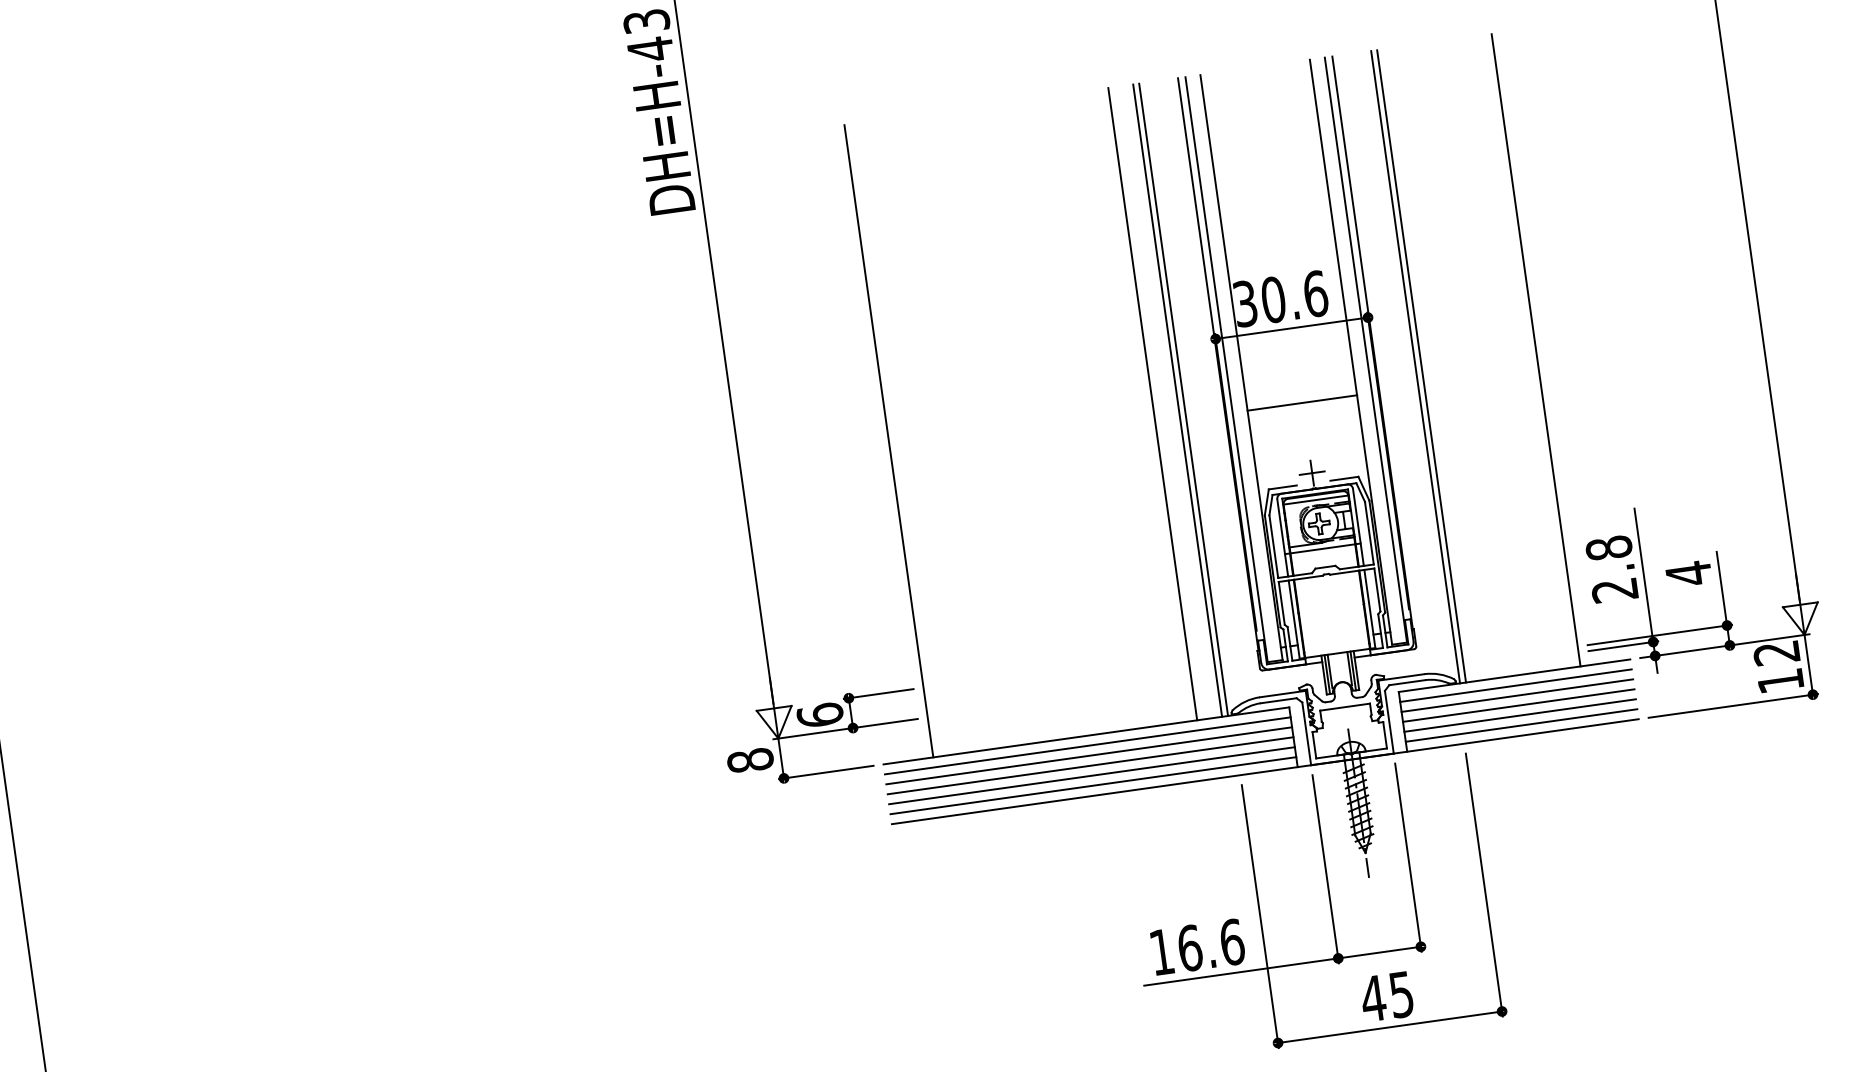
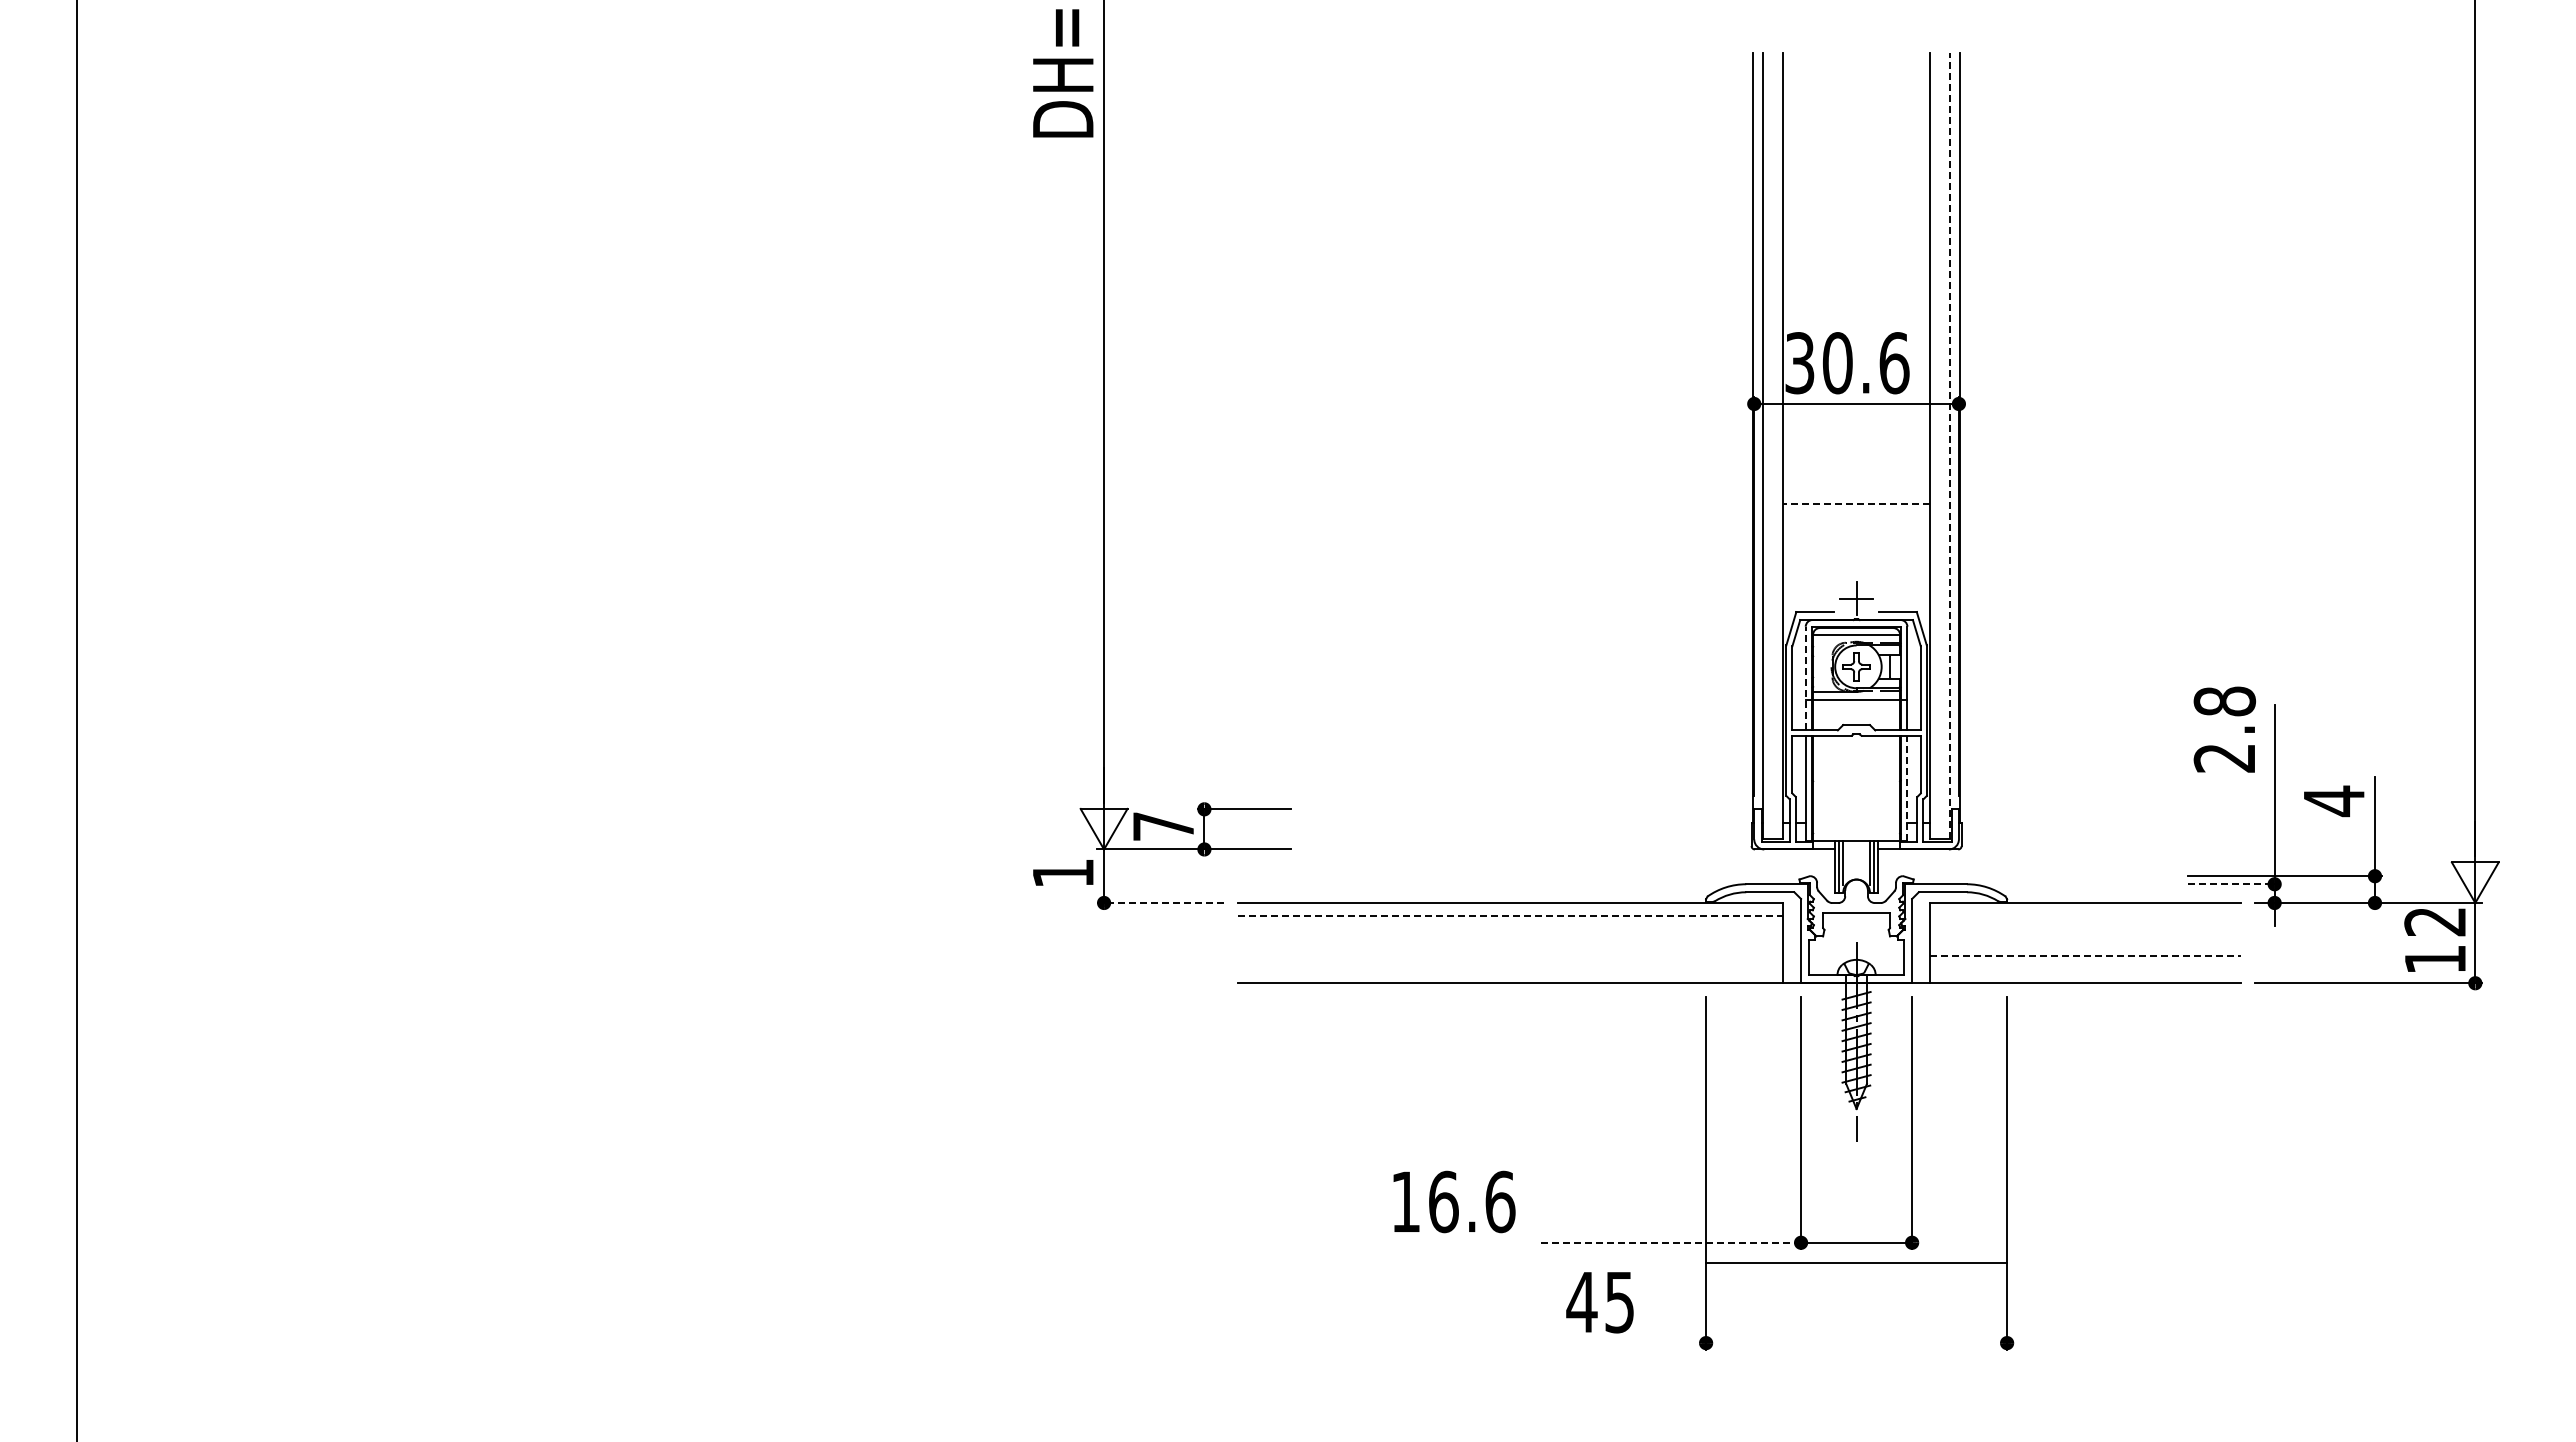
line: (1536, 349) -> (2174, 477), removed
line: (1366, 350) -> (1950, 446), solid -> dashed
line: (1421, 365) -> (2020, 477), removed
line: (1415, 366) -> (2012, 477), removed
line: (1183, 399) -> (1700, 477), removed
line: (1177, 400) -> (1692, 477), removed
line: (1152, 403) -> (1659, 477), removed
line: (1302, 403) -> (1856, 504), solid -> dashed
line: (888, 440) -> (1304, 477), removed
line: (1282, 537) -> (1805, 678), solid -> dashed
text: (1611, 569) -> (2224, 729), moved
line: (1369, 609) -> (1907, 788), solid -> dashed
line: (1623, 646) -> (2234, 884), solid -> dashed
line: (1515, 685) -> (2085, 916), removed
line: (1517, 695) -> (2085, 929), removed
line: (1518, 705) -> (2085, 943), removed
text: (820, 715) -> (1163, 826), 6 -> 7
line: (1520, 715) -> (2085, 956), solid -> dashed
line: (1521, 725) -> (2085, 969), removed
line: (1087, 745) -> (1510, 916), solid -> dashed
line: (1089, 755) -> (1510, 929), removed
text: (750, 760) -> (1063, 873), 8 -> 1
line: (1090, 766) -> (1510, 943), removed
line: (825, 772) -> (1160, 902), solid -> dashed
line: (1092, 775) -> (1510, 956), removed
line: (1093, 785) -> (1510, 969), removed
text: (1198, 946) -> (1454, 1201), moved
line: (1241, 971) -> (1670, 1242), solid -> dashed
text: (1386, 996) -> (1599, 1302), moved
line: (1390, 1027) -> (1856, 1263), moved

